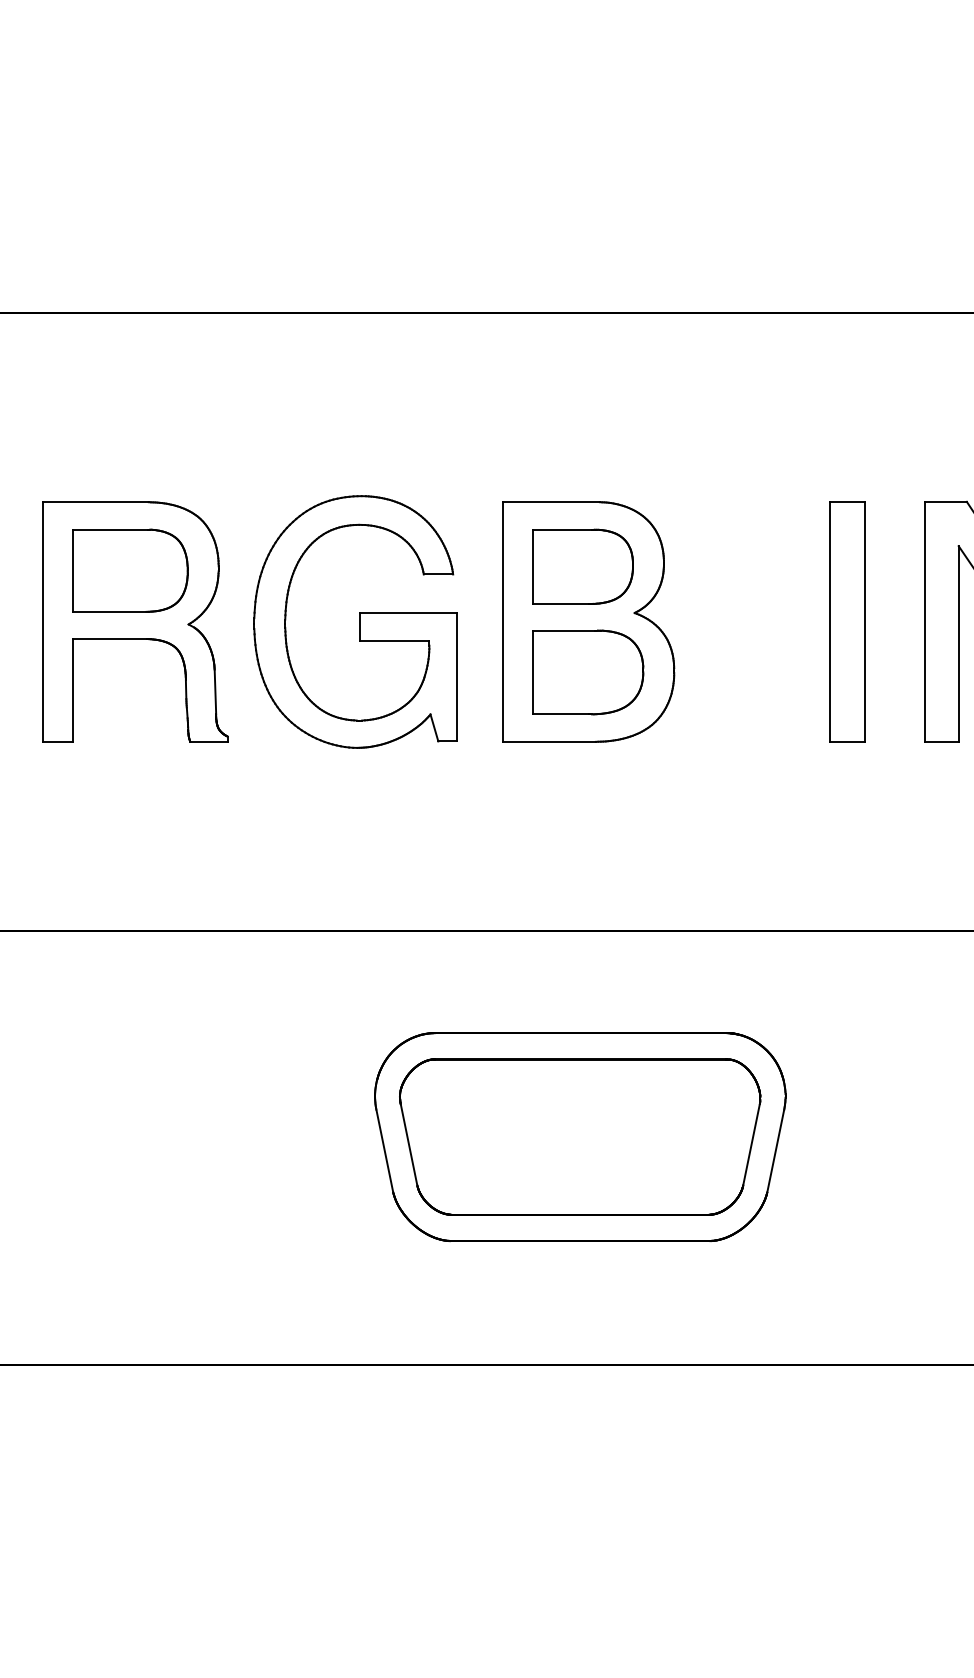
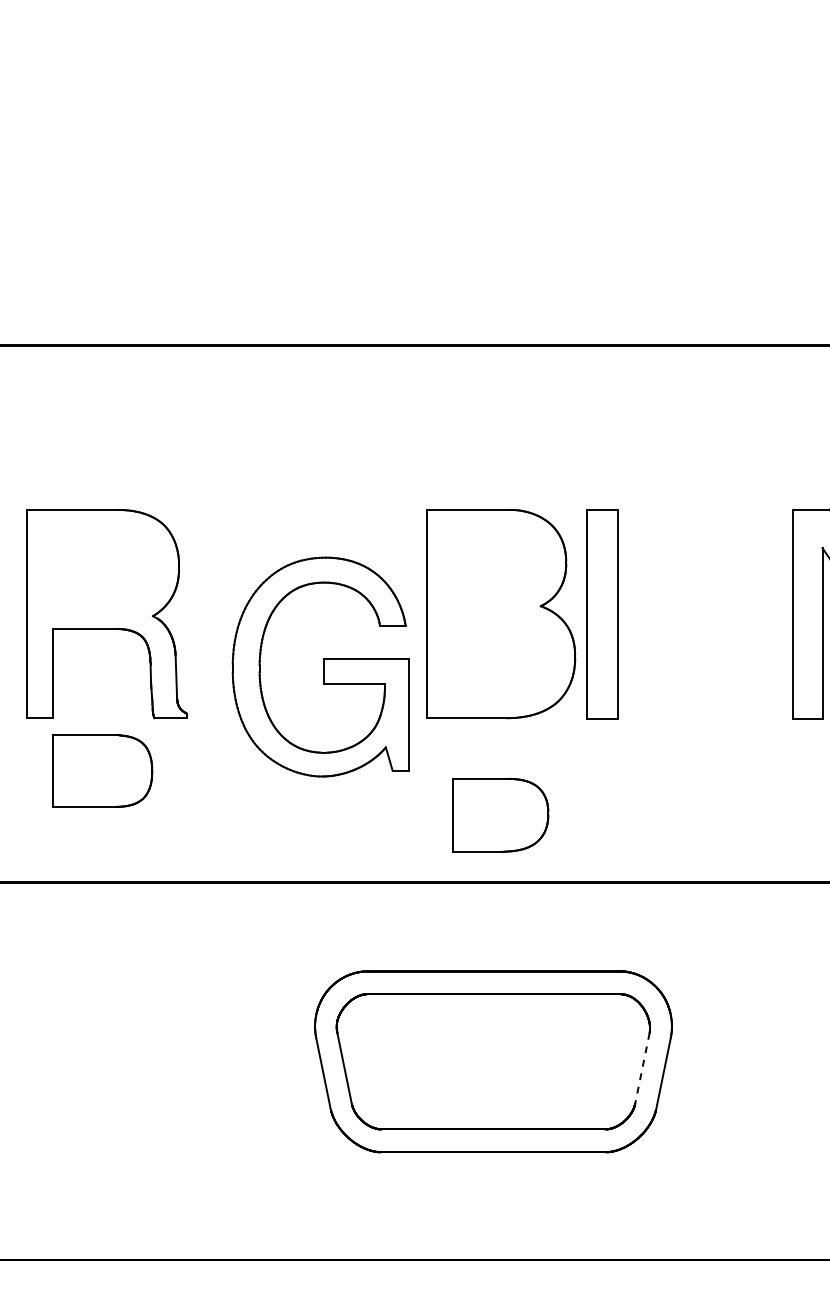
part: (582, 566) -> (495, 565), removed
part: (130, 570) -> (102, 770), moved
part: (355, 621) -> (320, 666), moved
part: (847, 621) -> (602, 613), moved
part: (588, 672) -> (500, 815), moved
line: (751, 1144) -> (642, 1068), solid -> dashed

